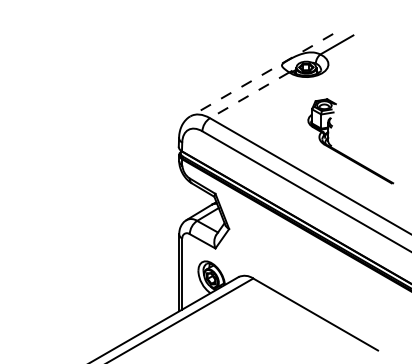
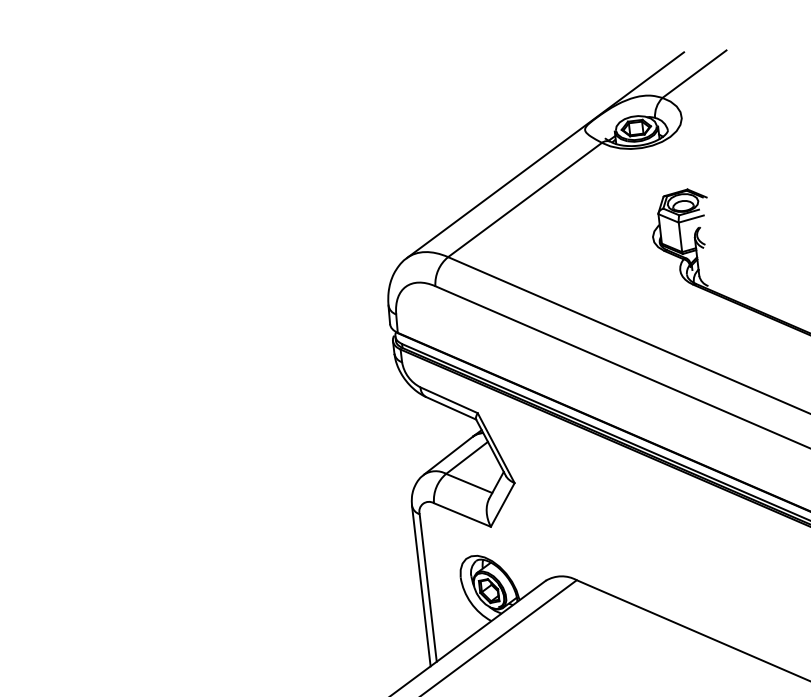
line: (261, 75) -> (544, 155), dashed -> solid
line: (249, 95) -> (524, 200), dashed -> solid

